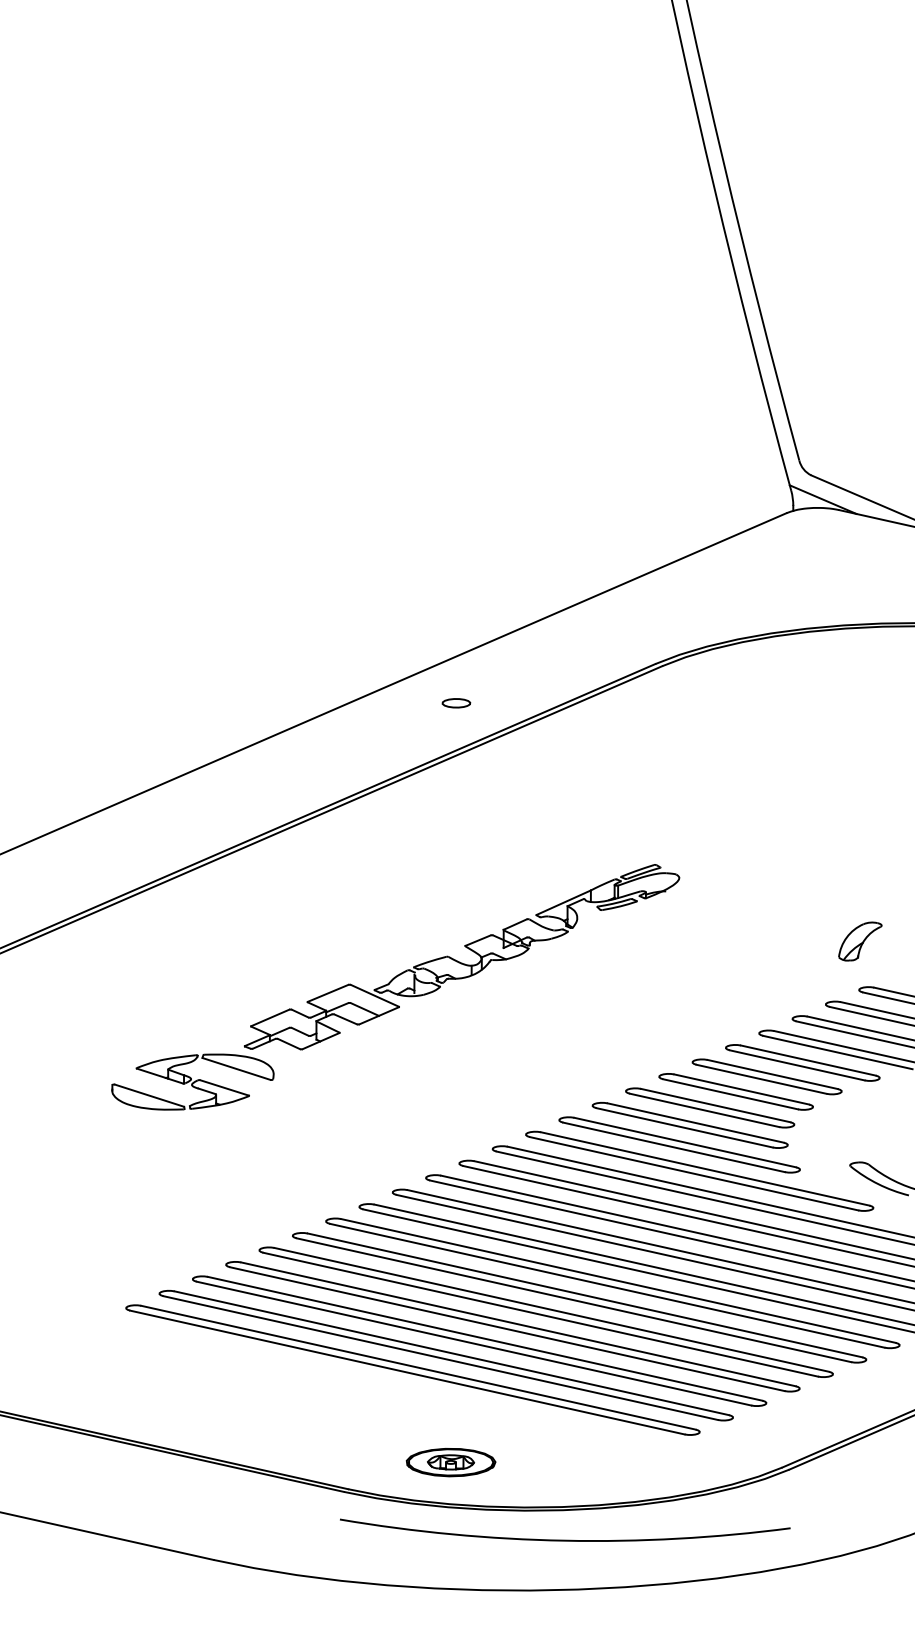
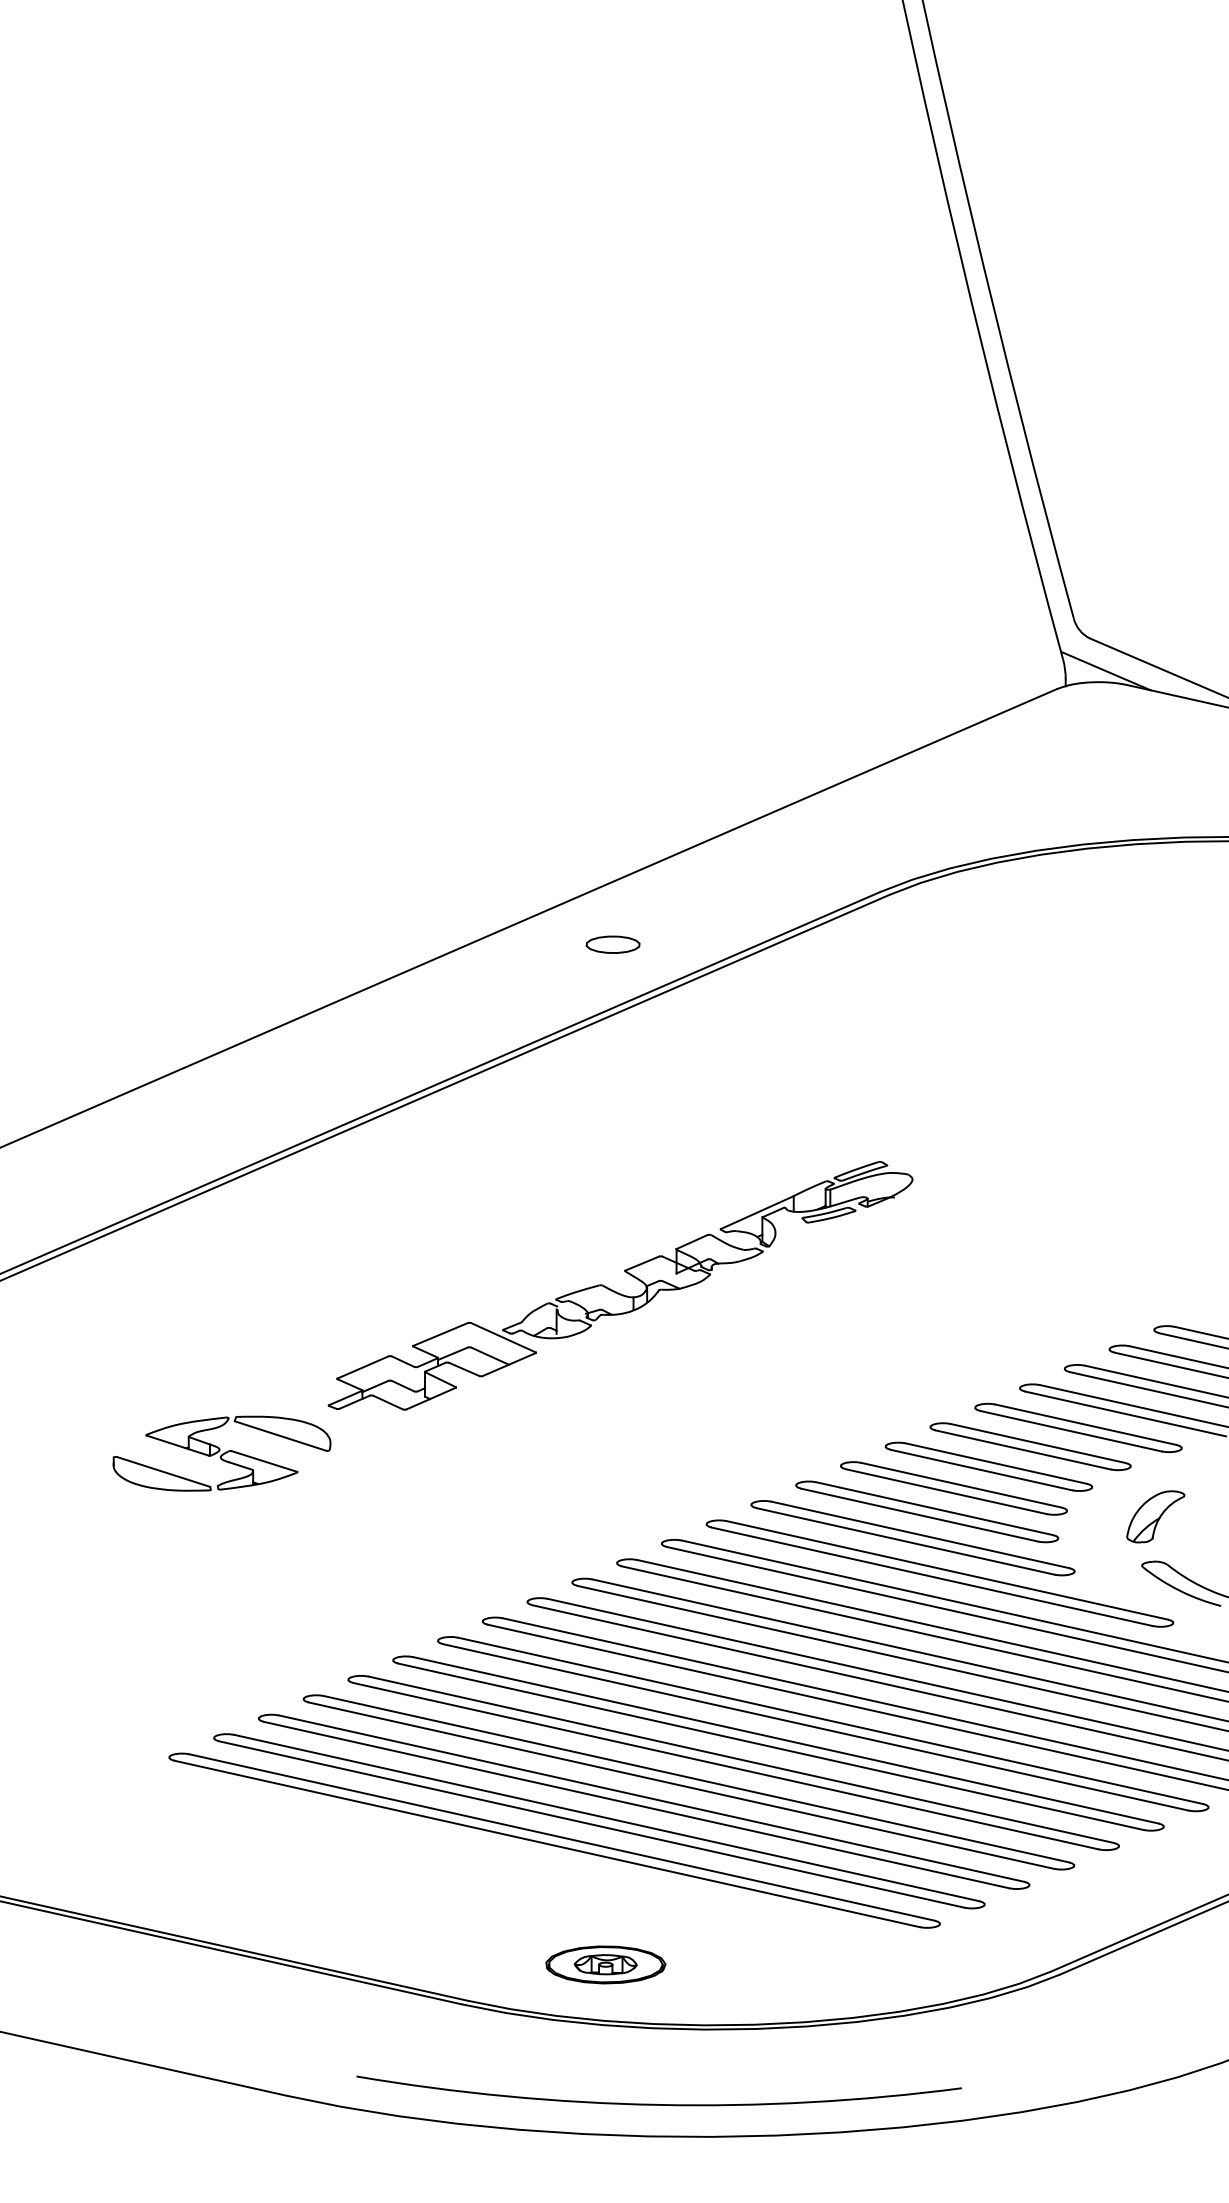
part: (456, 703) -> (612, 944), size x1.43
part: (860, 941) -> (1155, 1516), moved
part: (192, 1081) -> (221, 1453), moved
arc: (561, 1539) -> (654, 2103), moved

